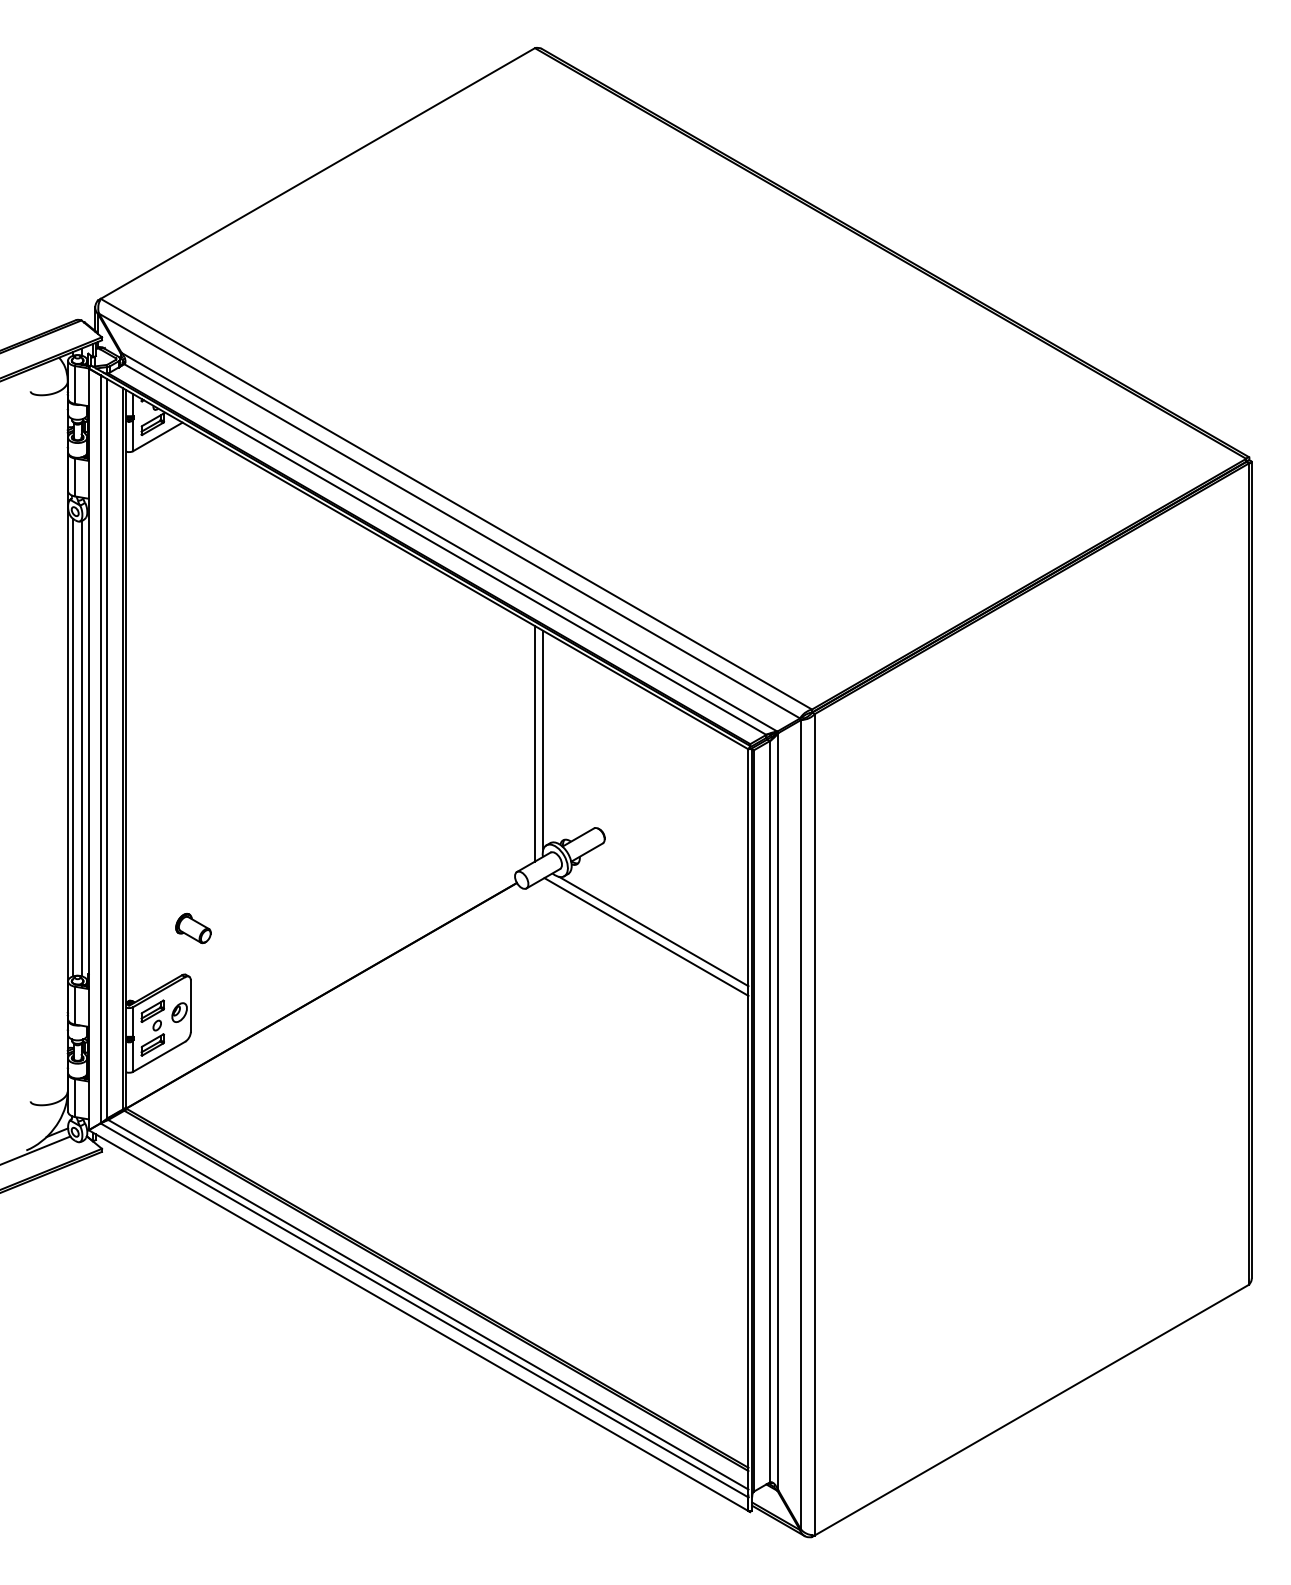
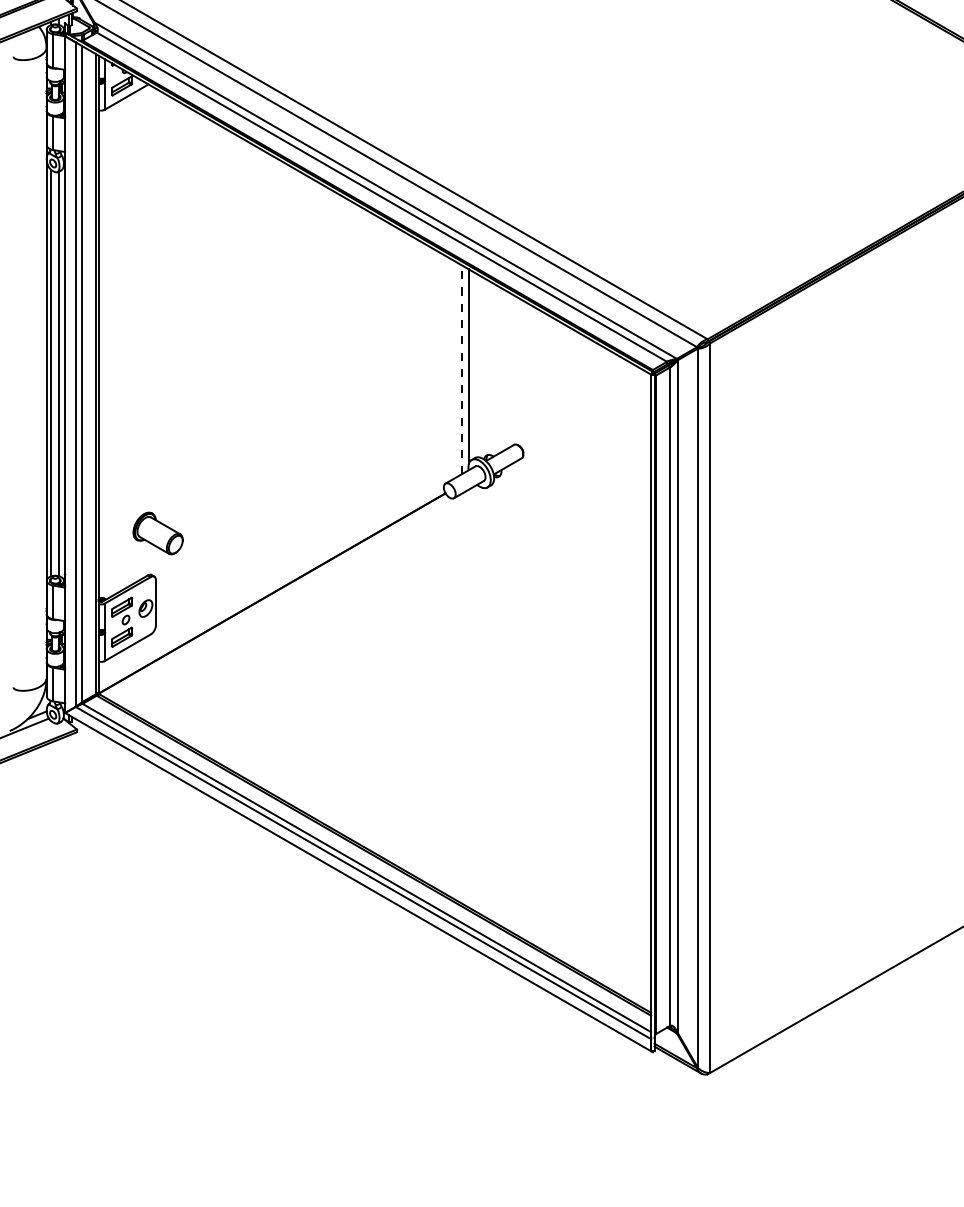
line: (534, 743) -> (461, 369), solid -> dashed
part: (193, 928) -> (158, 533), size x1.6
line: (653, 931) -> (566, 536), removed
line: (646, 936) -> (560, 540), removed

